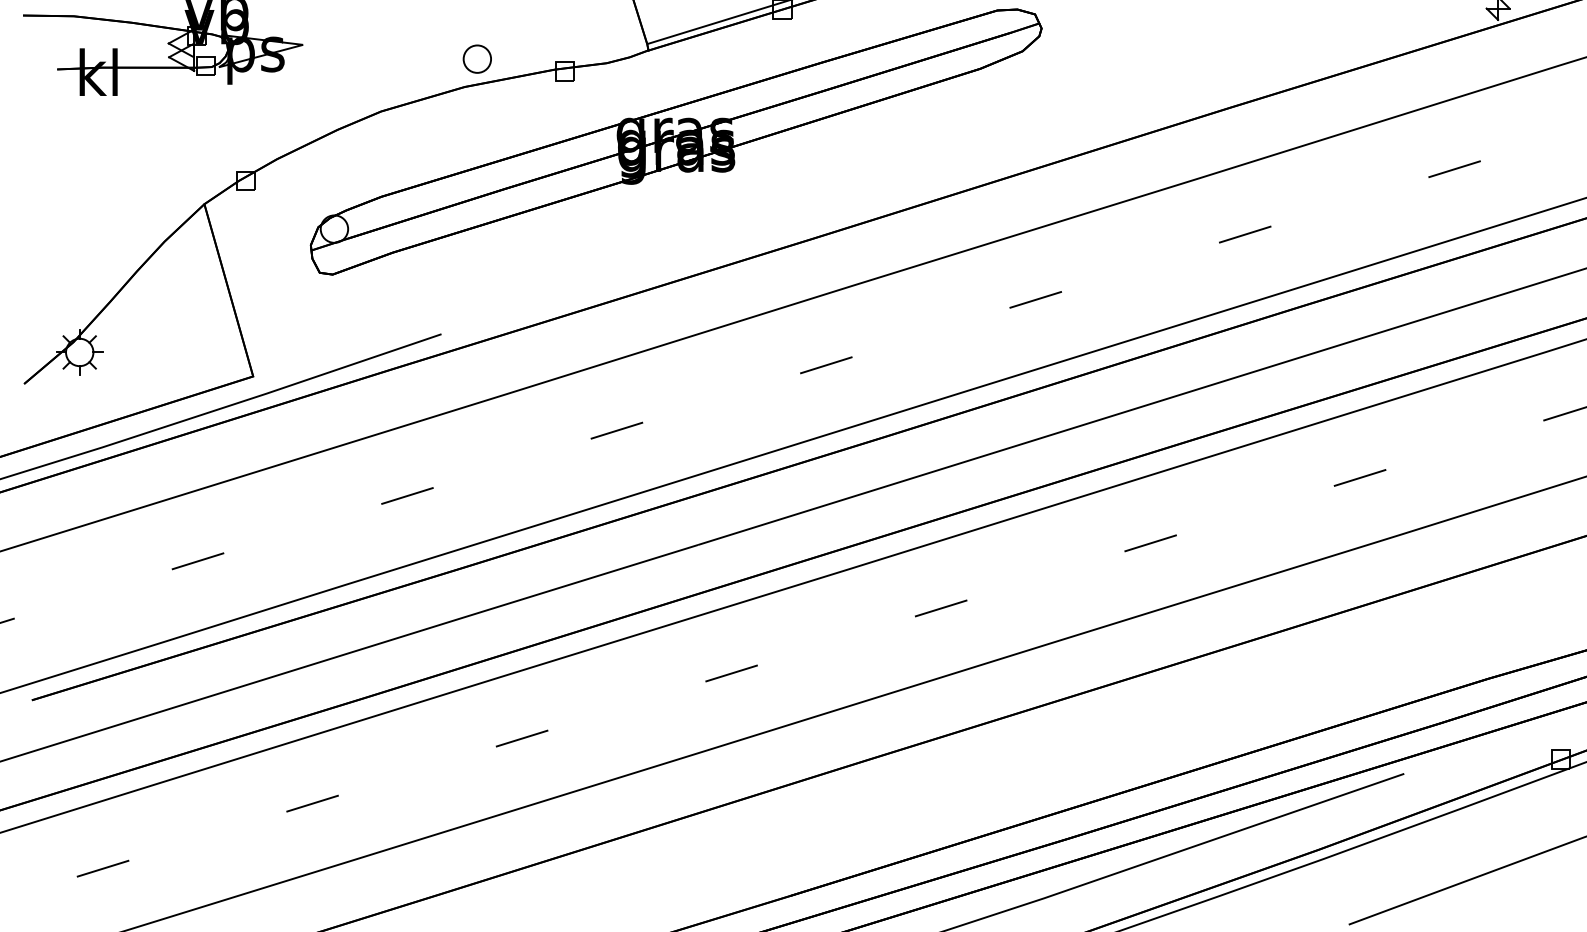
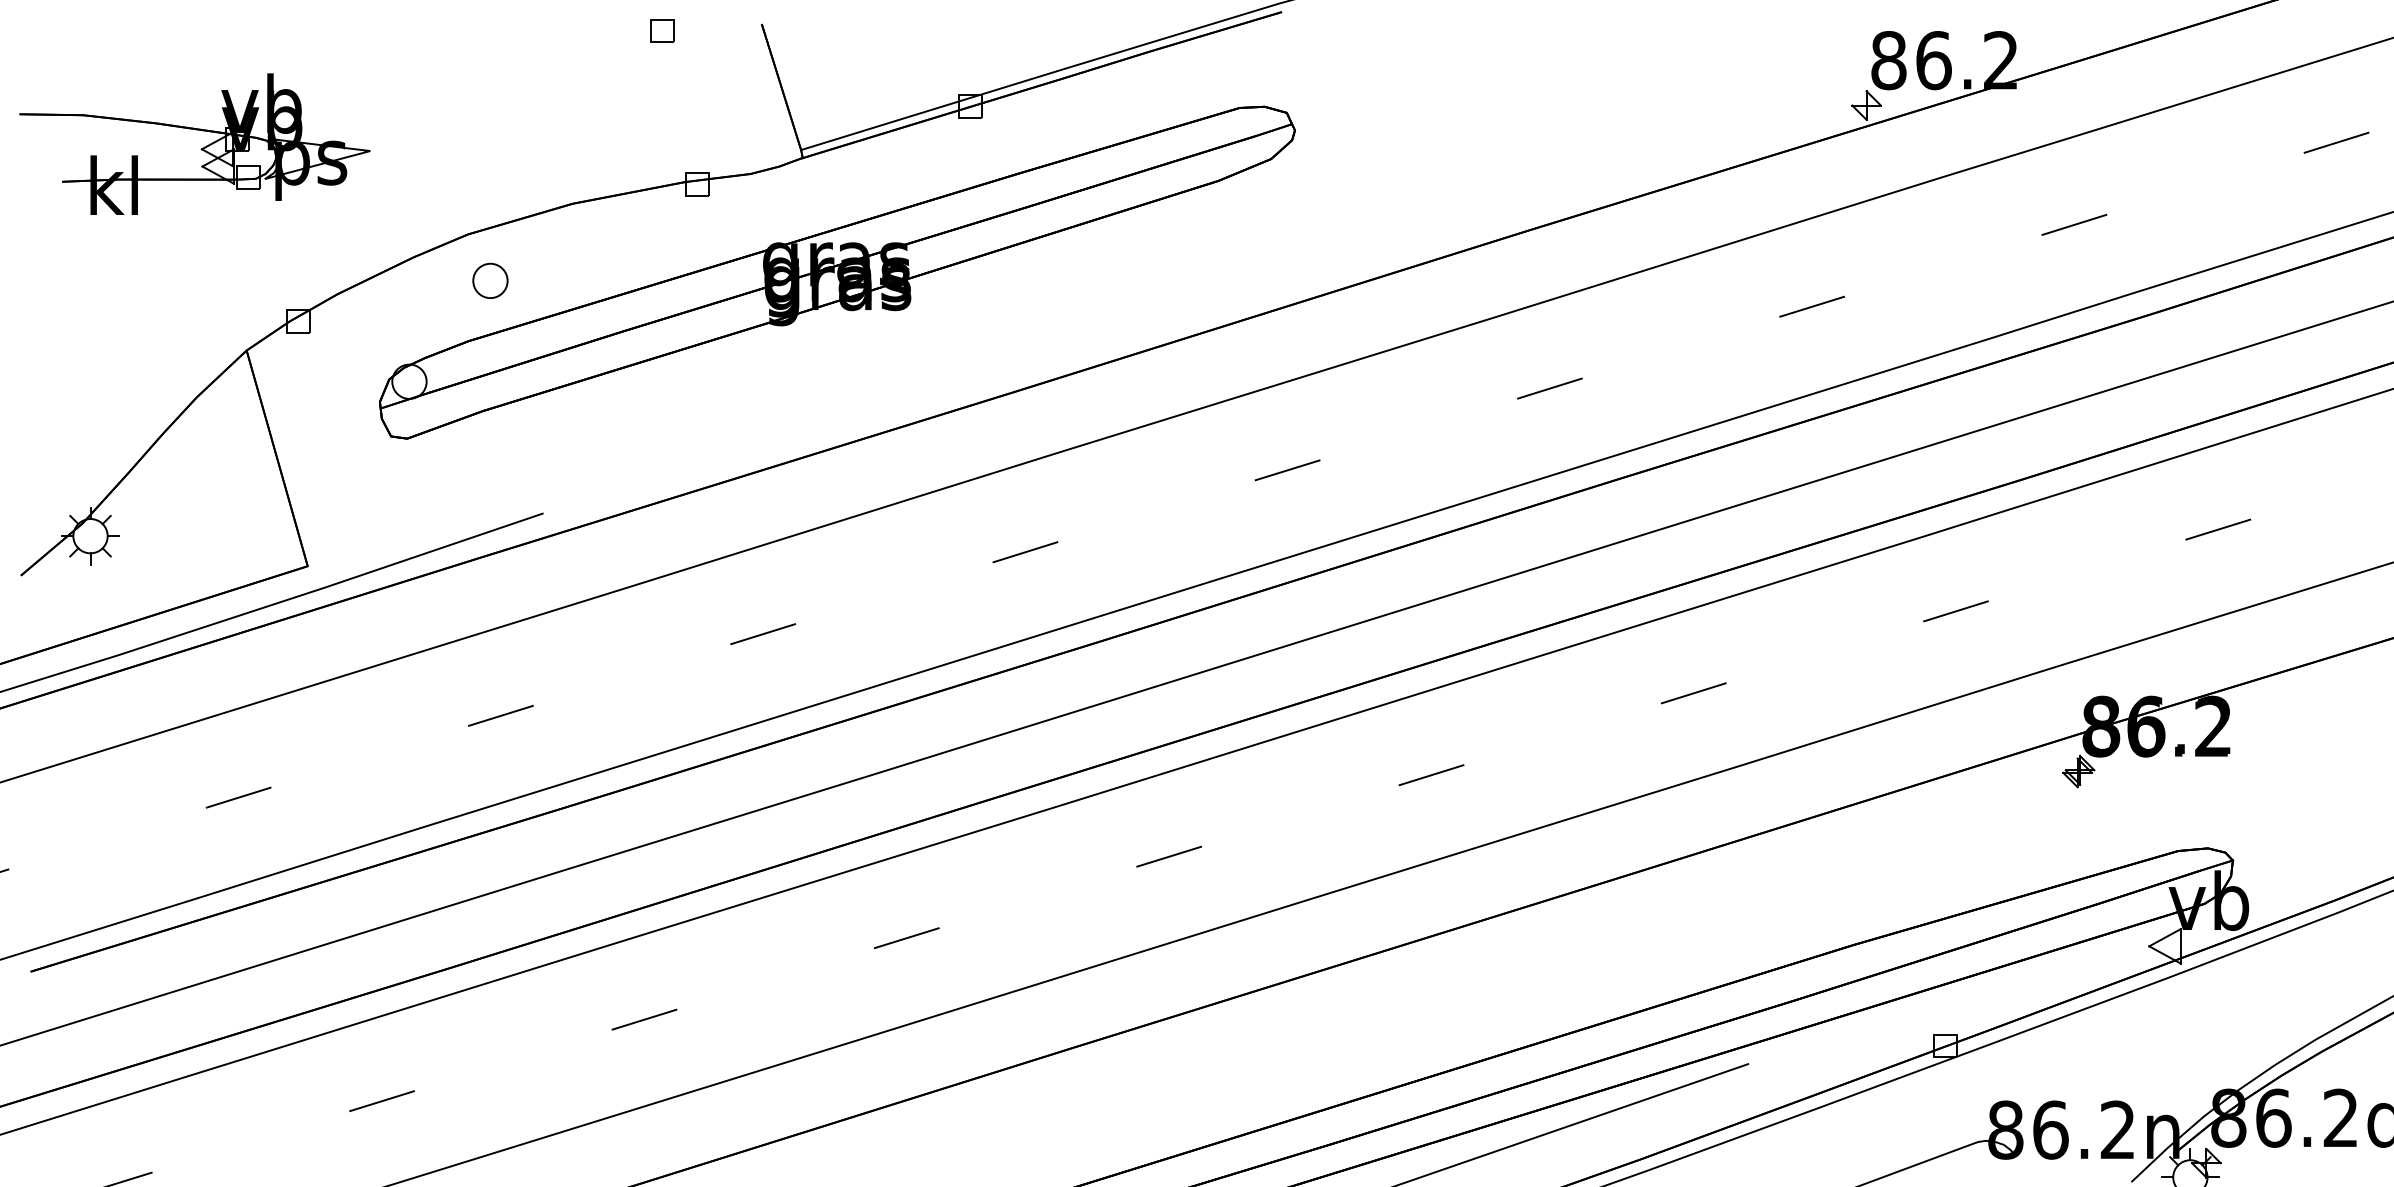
part: (477, 58) -> (490, 280), moved

